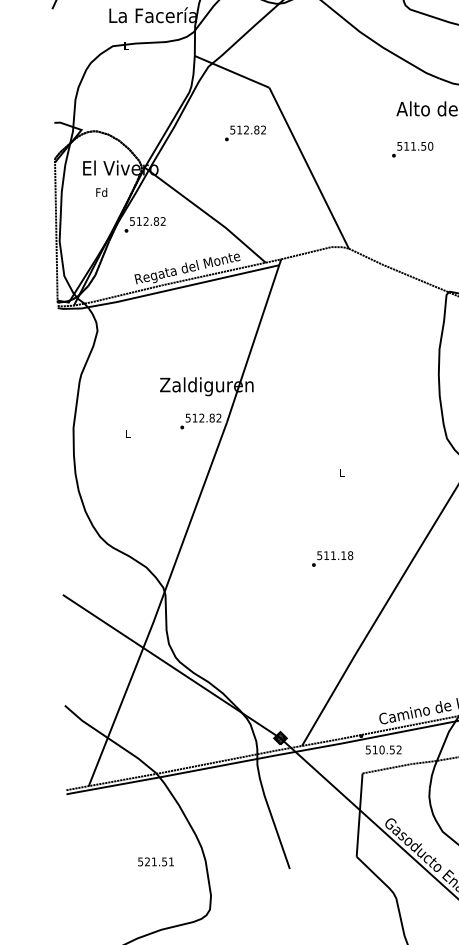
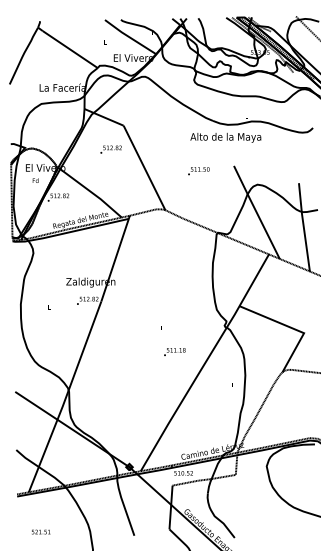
text: (411, 150) -> (198, 171), moved
text: (331, 557) -> (174, 351), moved
text: (156, 860) -> (41, 531), moved

